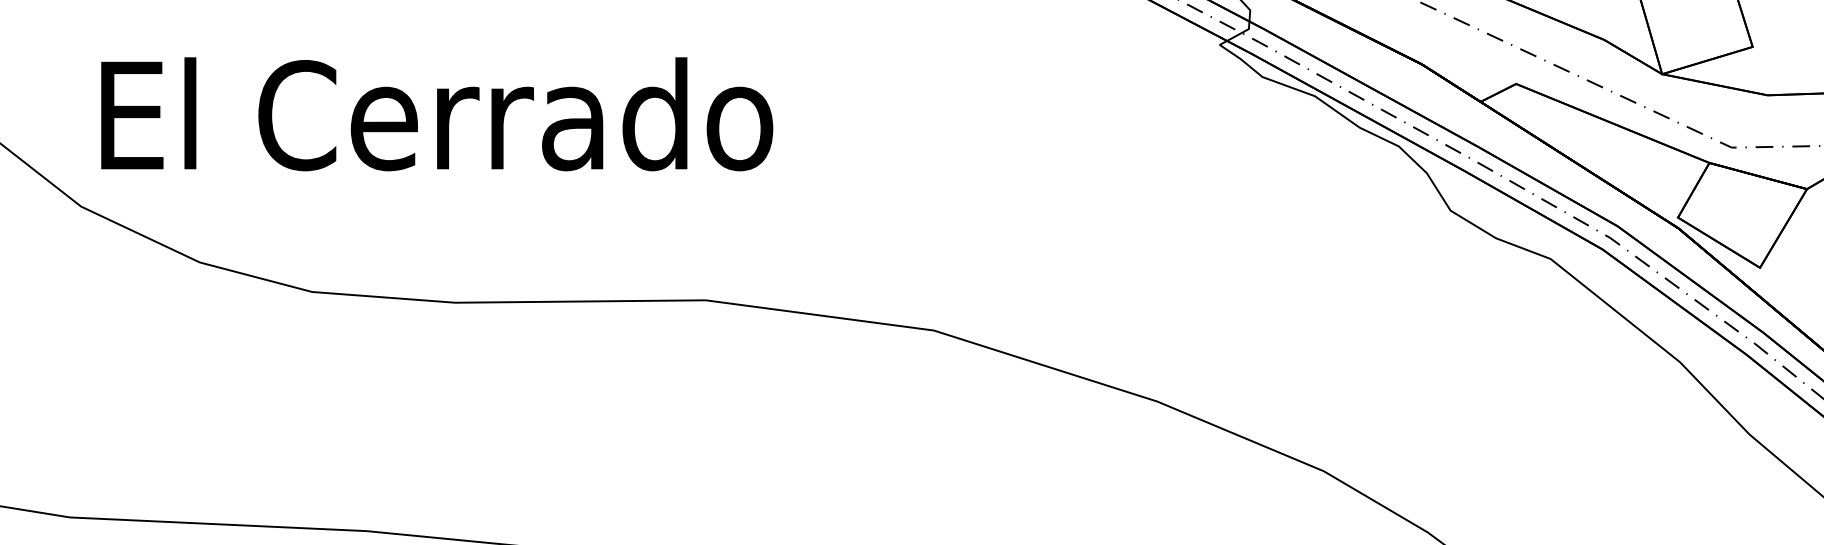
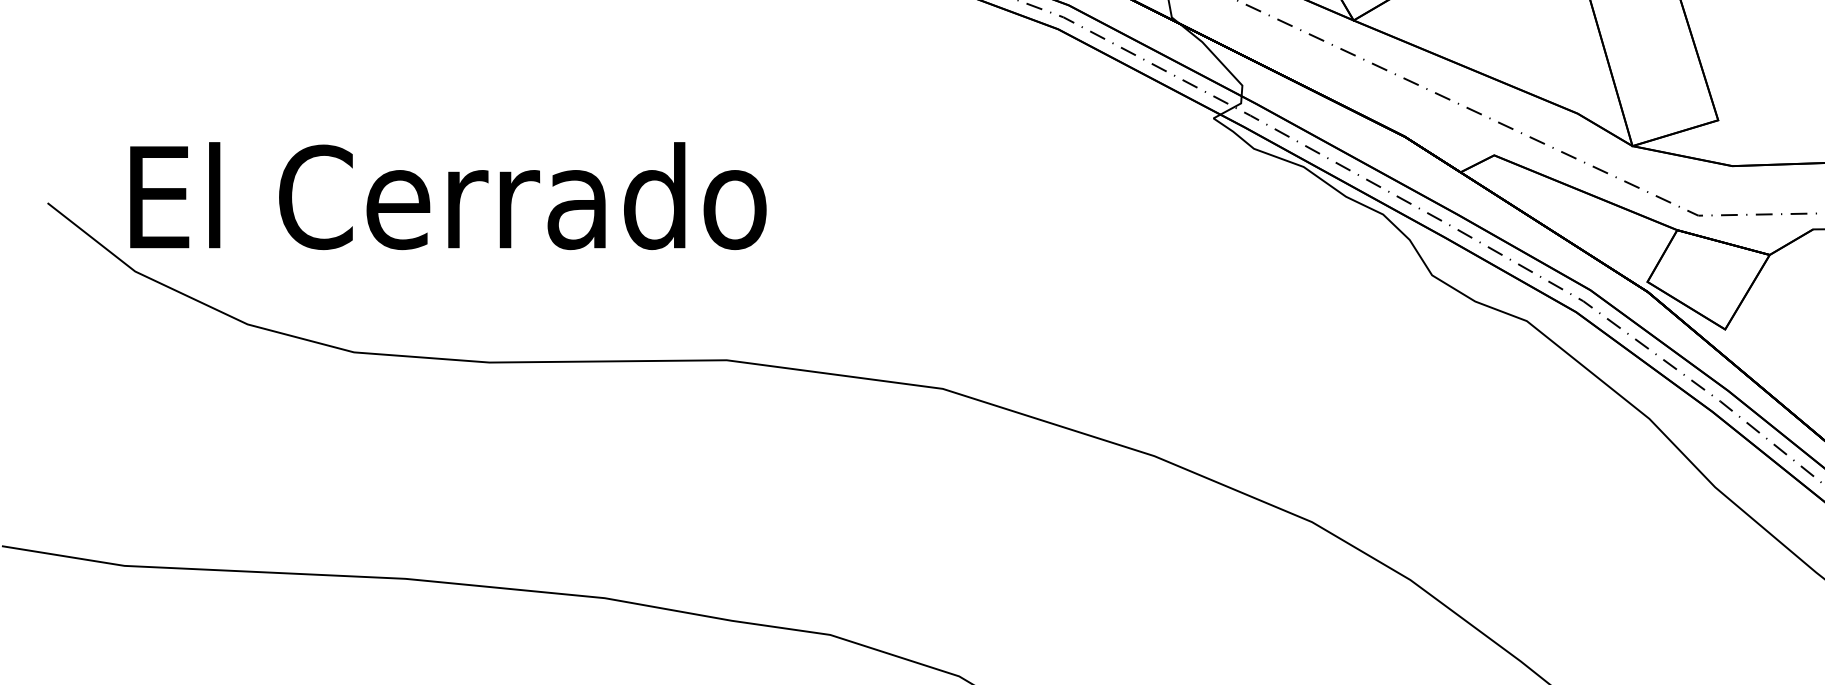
text: (437, 114) -> (448, 196), moved

